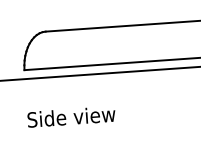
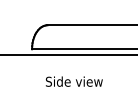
text: (70, 116) -> (73, 81), moved

